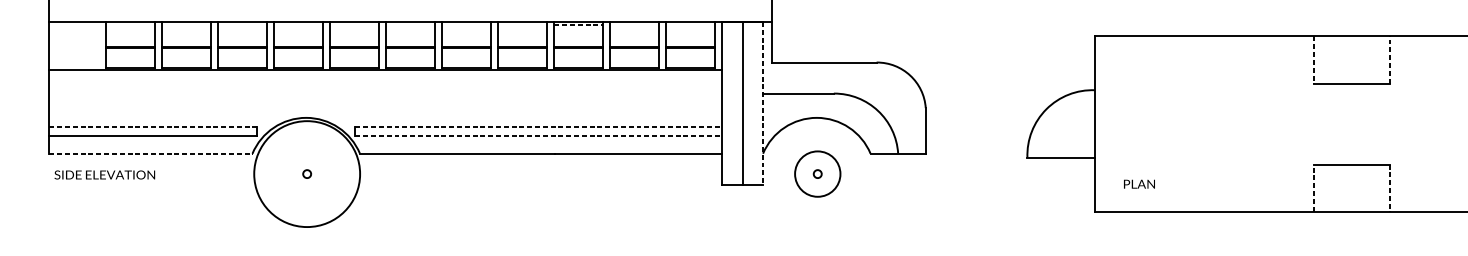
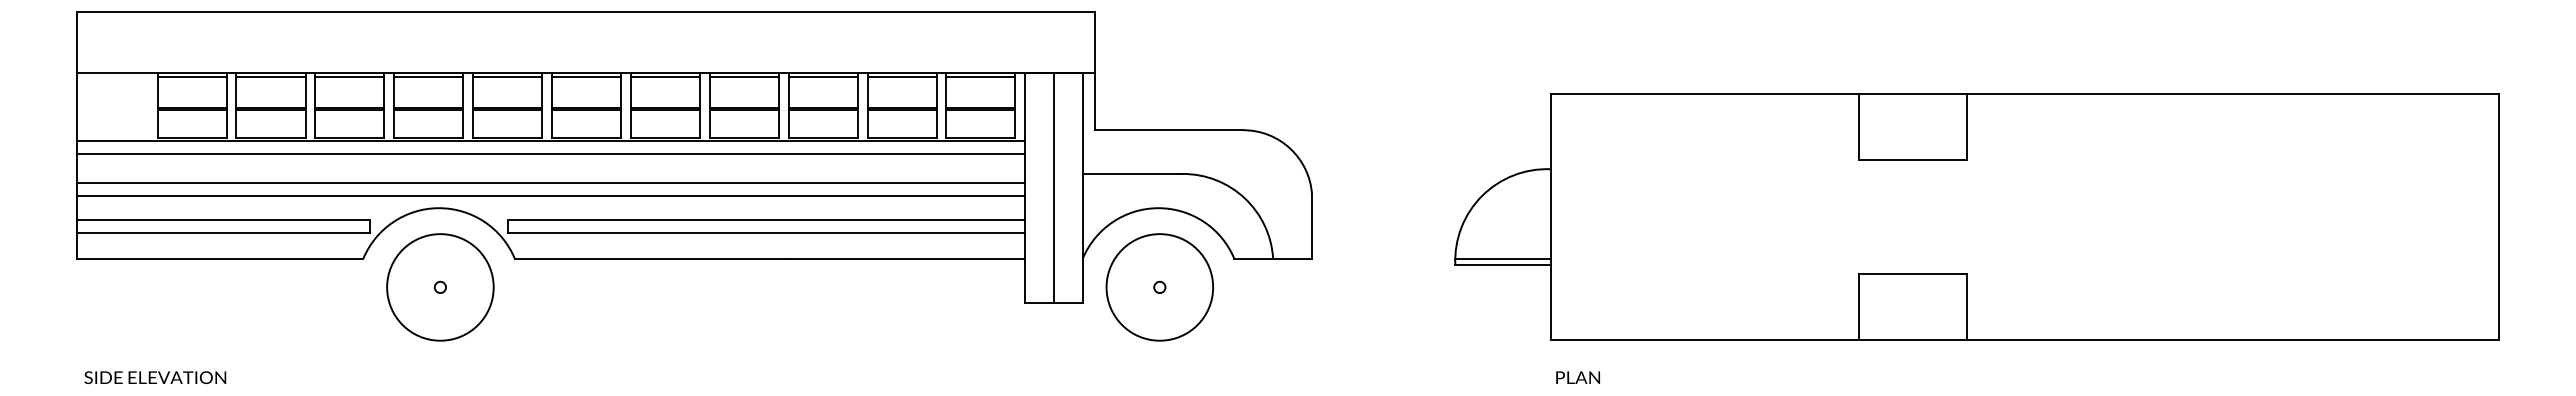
line: (130, 25) -> (191, 77), added
line: (186, 25) -> (270, 77), added
line: (242, 25) -> (349, 77), added
line: (298, 25) -> (428, 77), added
line: (354, 25) -> (507, 77), added
line: (410, 25) -> (586, 77), added
line: (466, 25) -> (664, 77), added
line: (522, 25) -> (743, 77), added
line: (579, 25) -> (823, 77), dashed -> solid
line: (634, 25) -> (901, 77), added
line: (690, 25) -> (980, 77), added
line: (1390, 59) -> (1966, 126), dashed -> solid
line: (1313, 60) -> (1858, 127), dashed -> solid
line: (386, 79) -> (551, 153), added
line: (386, 99) -> (551, 182), added
line: (762, 103) -> (1082, 188), dashed -> solid
line: (386, 108) -> (551, 195), added
line: (153, 126) -> (224, 220), dashed -> solid
line: (539, 126) -> (767, 220), dashed -> solid
line: (539, 135) -> (767, 233), dashed -> solid
line: (151, 153) -> (220, 258), dashed -> solid
line: (1060, 154) -> (1502, 259), added
text: (104, 174) -> (155, 377), moved
circle: (307, 174) -> (440, 287), size x0.71
circle: (817, 174) -> (1159, 287), size x1.67
text: (1139, 184) -> (1577, 377), moved
line: (1313, 187) -> (1858, 306), dashed -> solid
line: (1390, 188) -> (1966, 307), dashed -> solid

